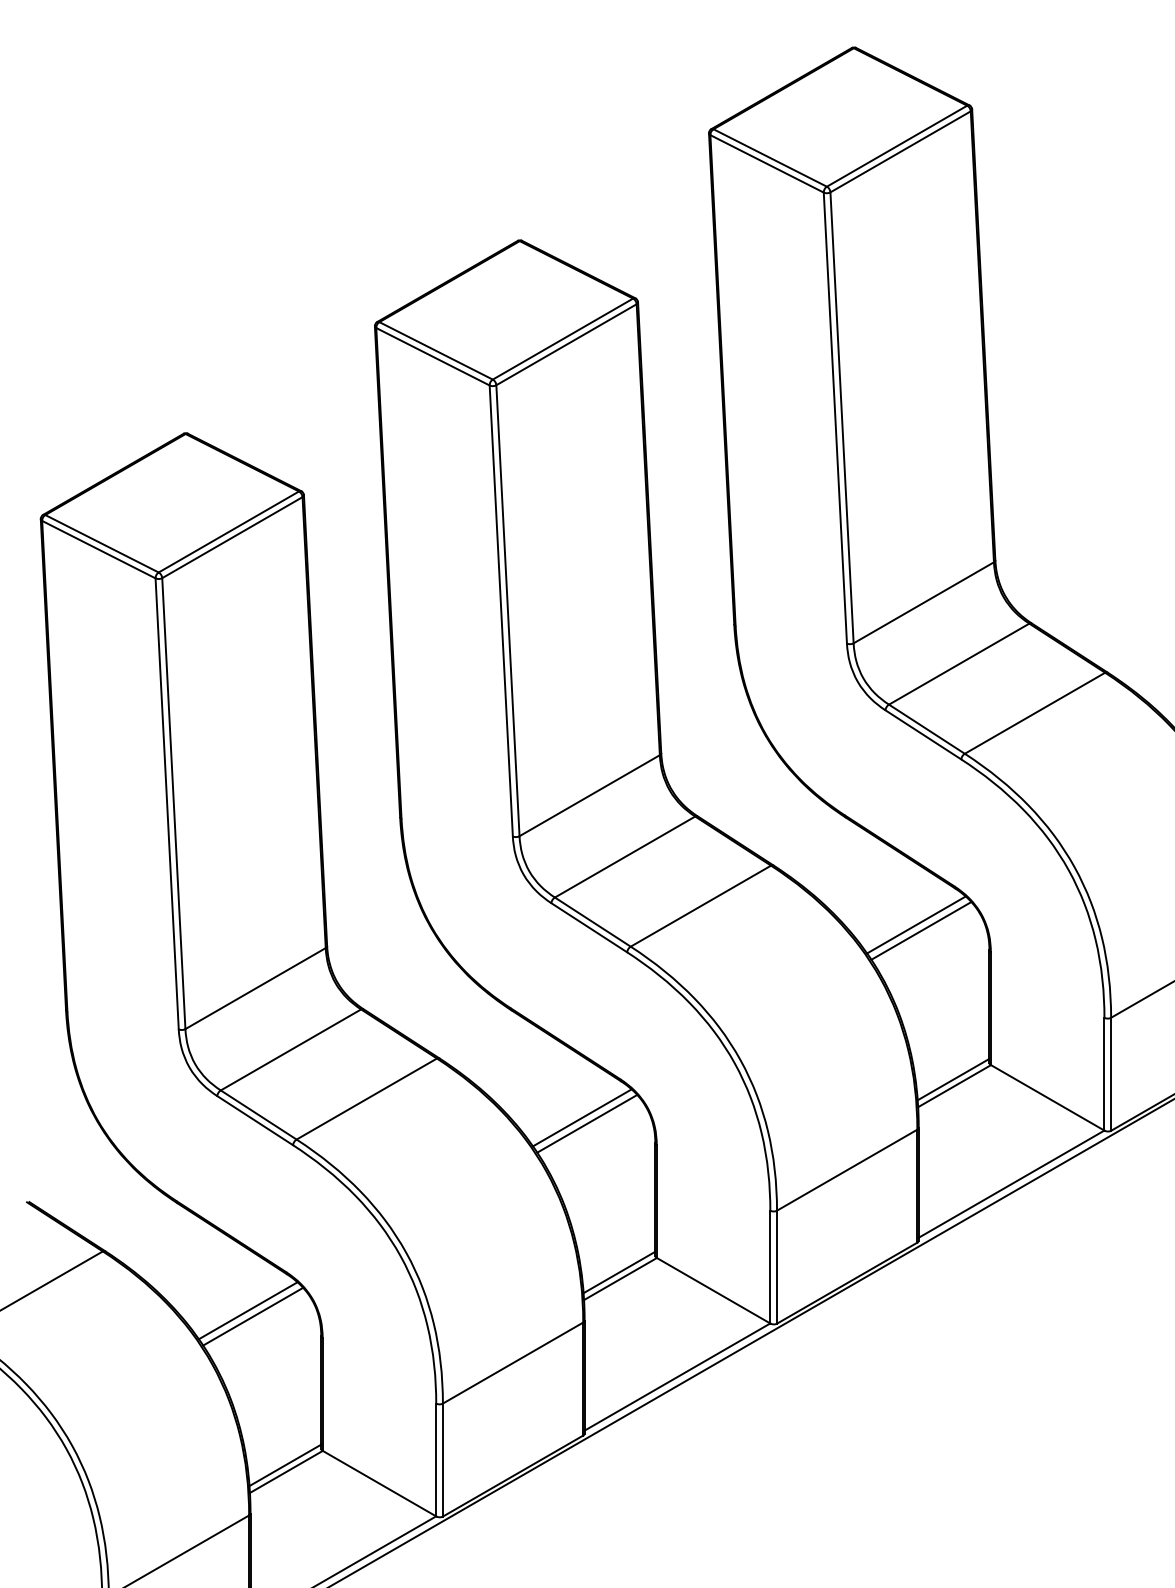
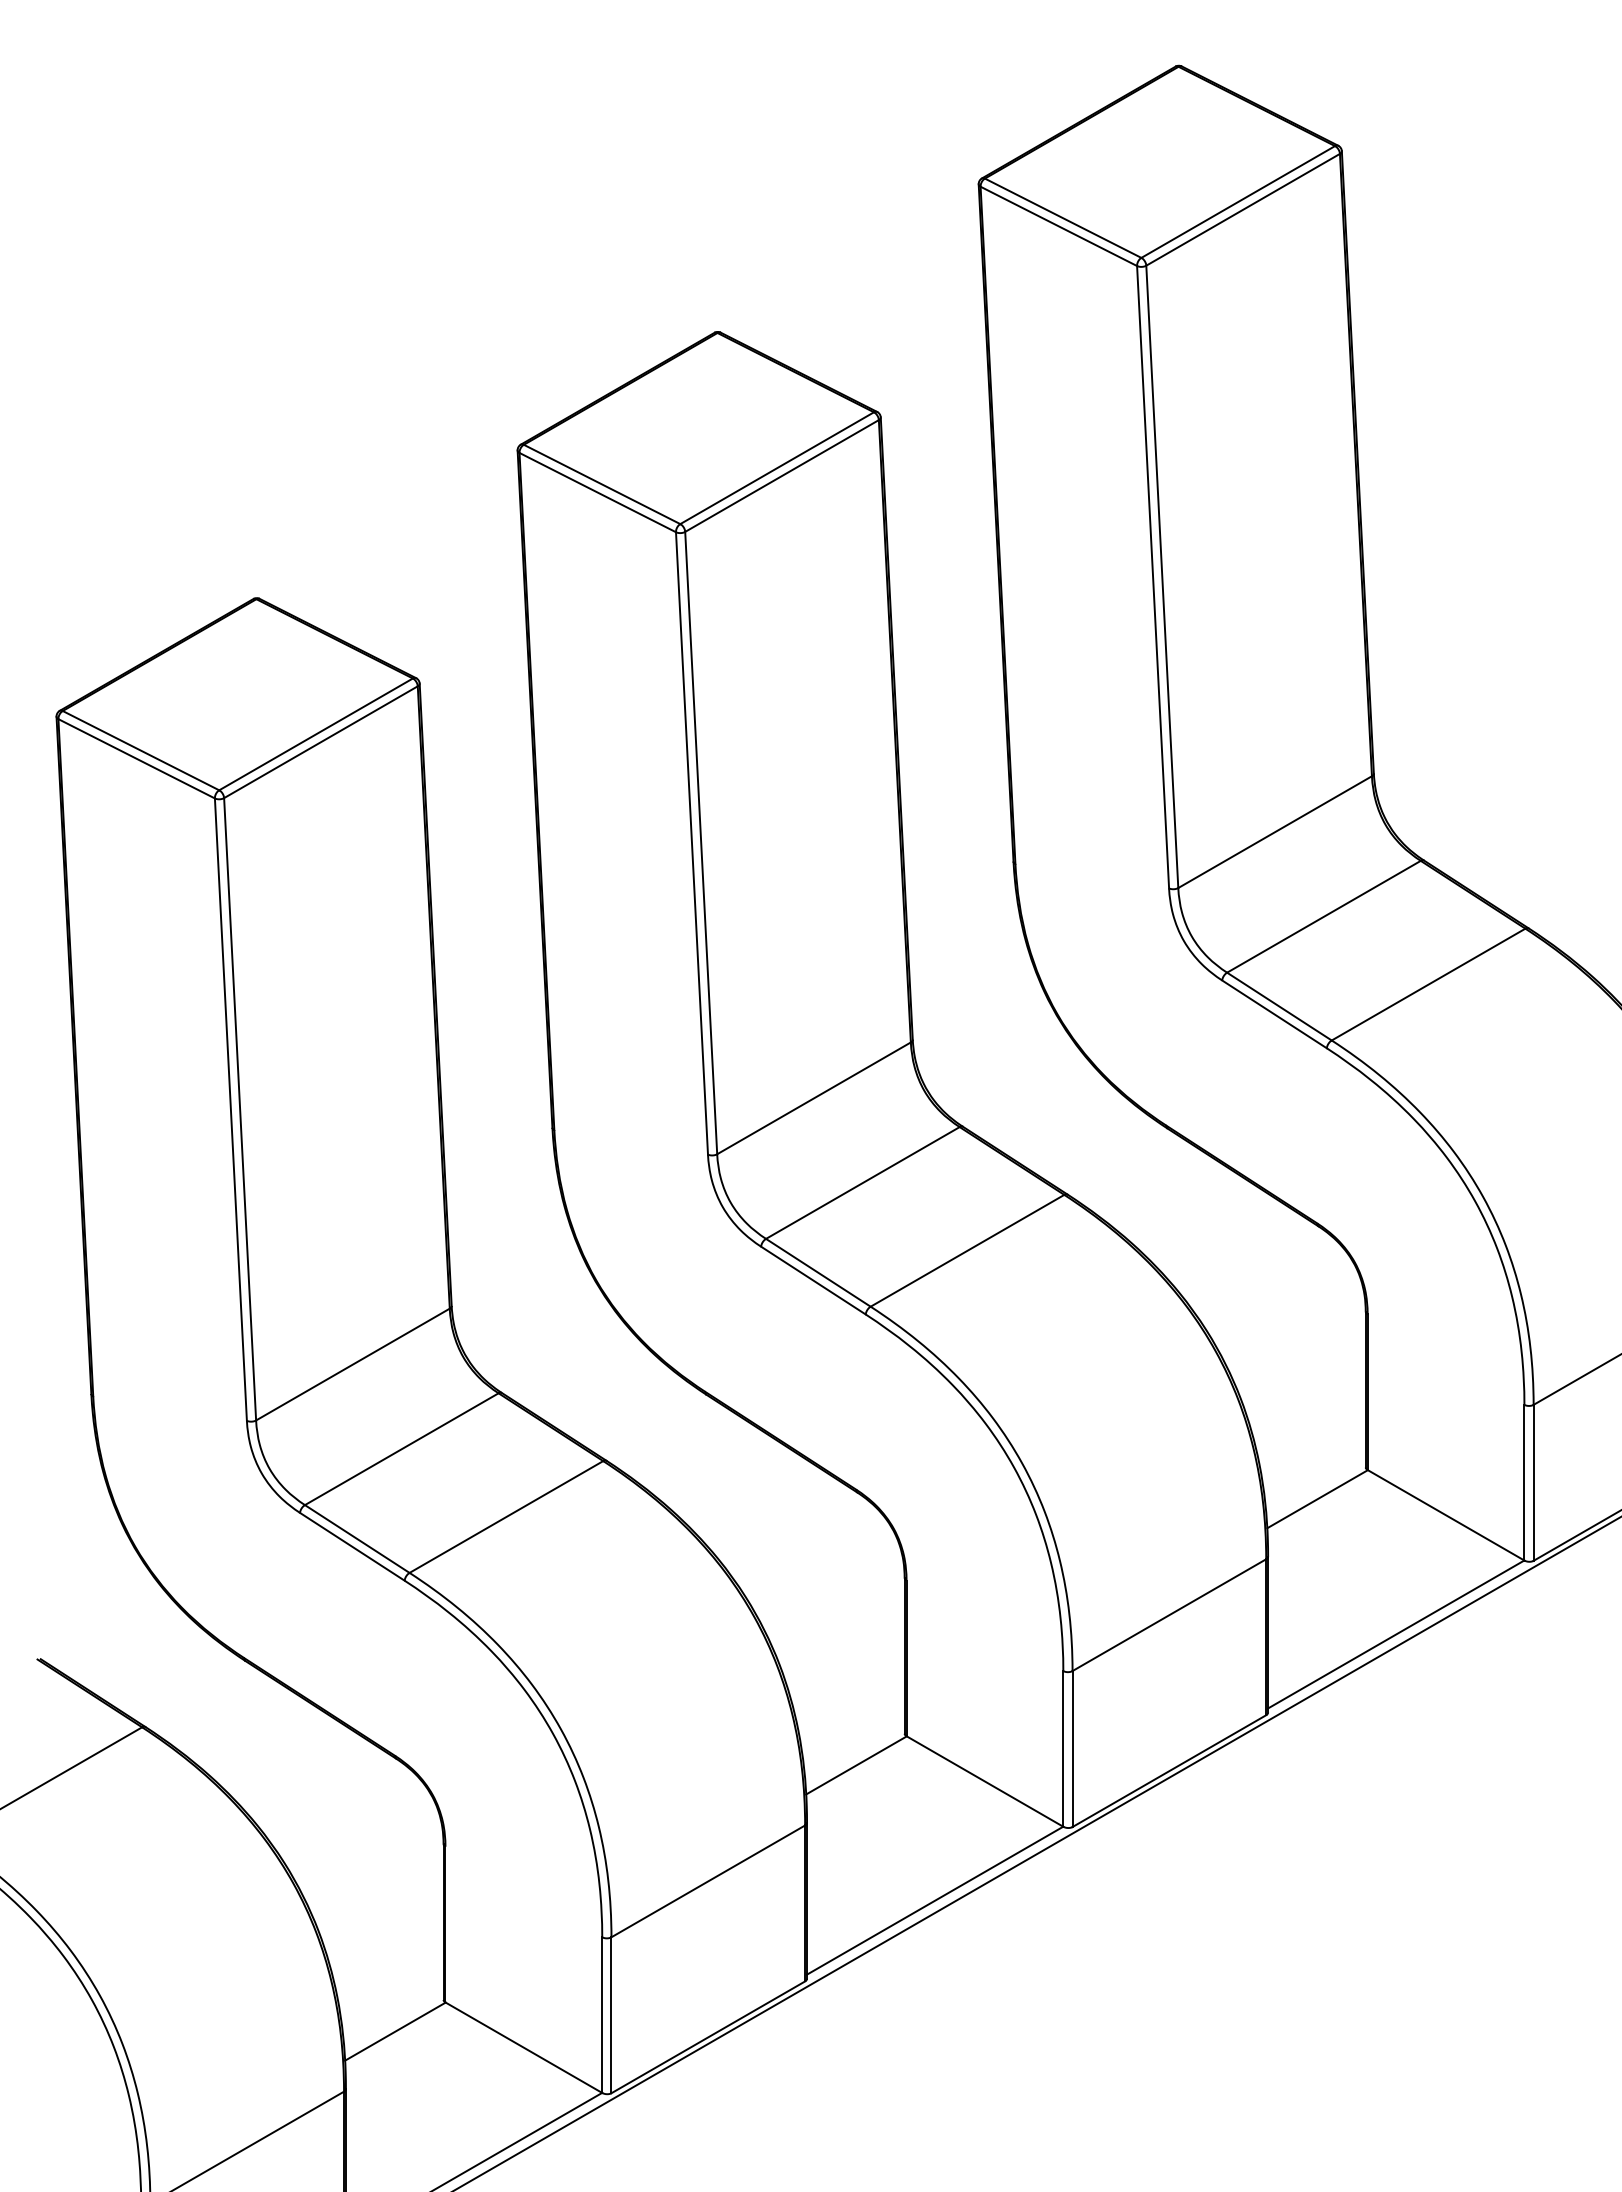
line: (916, 924) -> (1264, 1276), removed
line: (921, 930) -> (1271, 1284), removed
line: (953, 1079) -> (1315, 1489), removed
line: (582, 1117) -> (803, 1542), removed
line: (587, 1123) -> (810, 1550), removed
line: (619, 1271) -> (854, 1755), removed
line: (248, 1310) -> (342, 1808), removed
line: (253, 1316) -> (349, 1817), removed
line: (284, 1465) -> (393, 2022), removed

